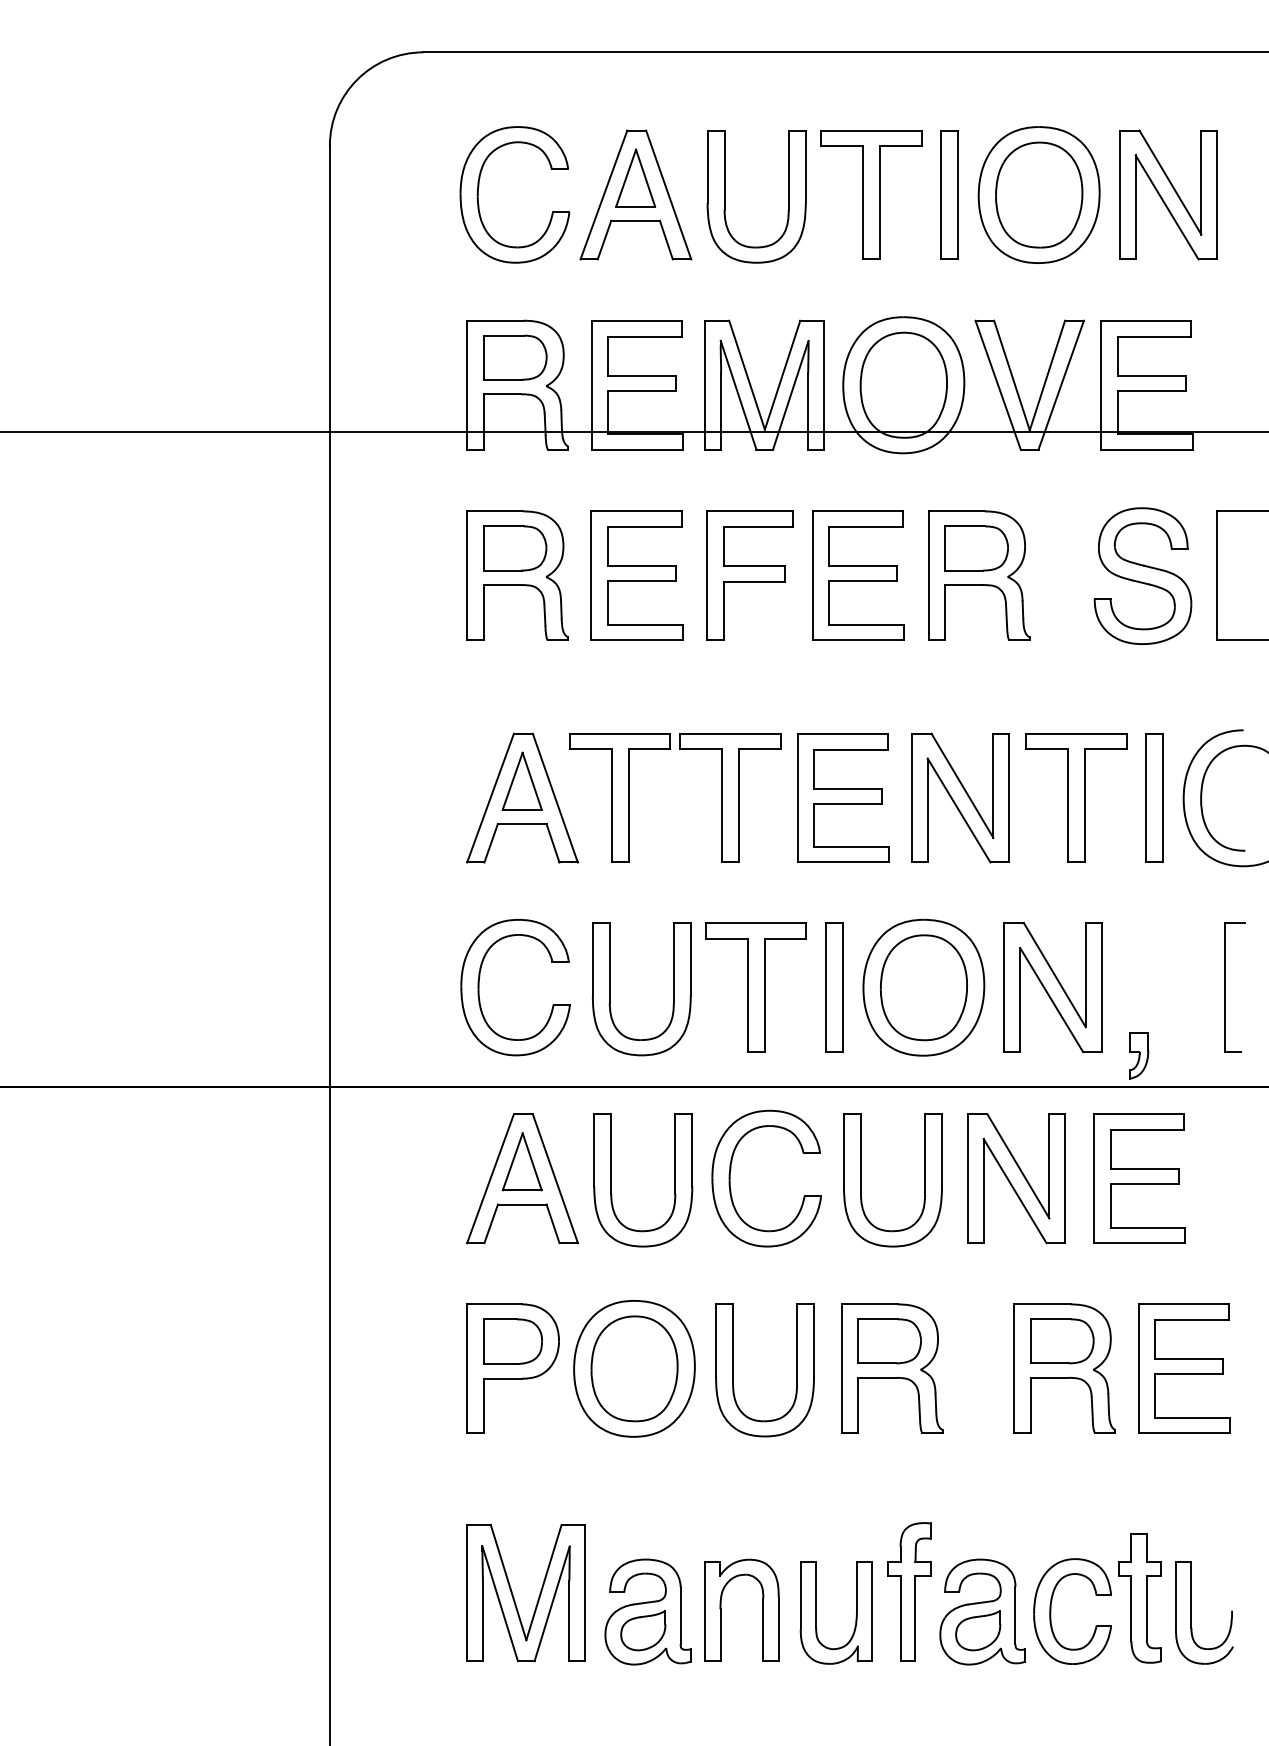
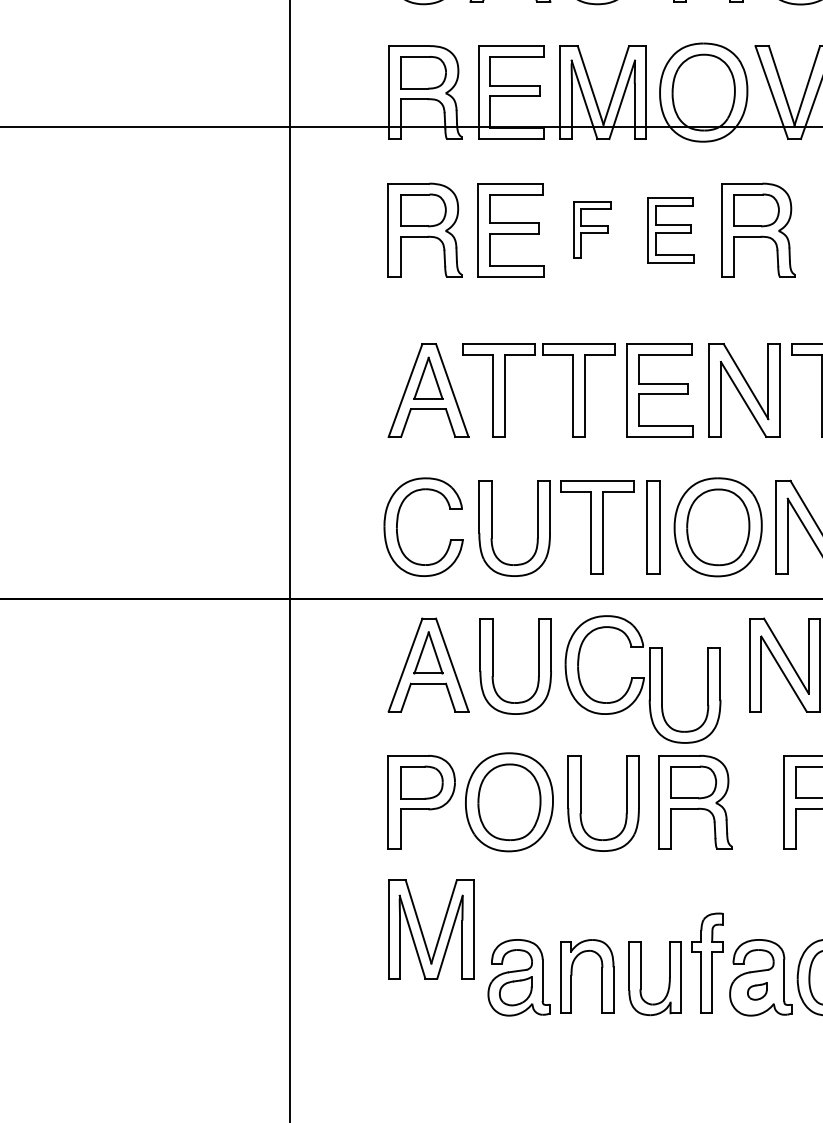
part: (749, 575) -> (592, 229), size x0.6
part: (858, 575) -> (671, 229), size x0.7
part: (861, 1180) -> (662, 695), moved
part: (514, 1597) -> (422, 932), moved
part: (978, 1630) -> (757, 991), size x0.6

